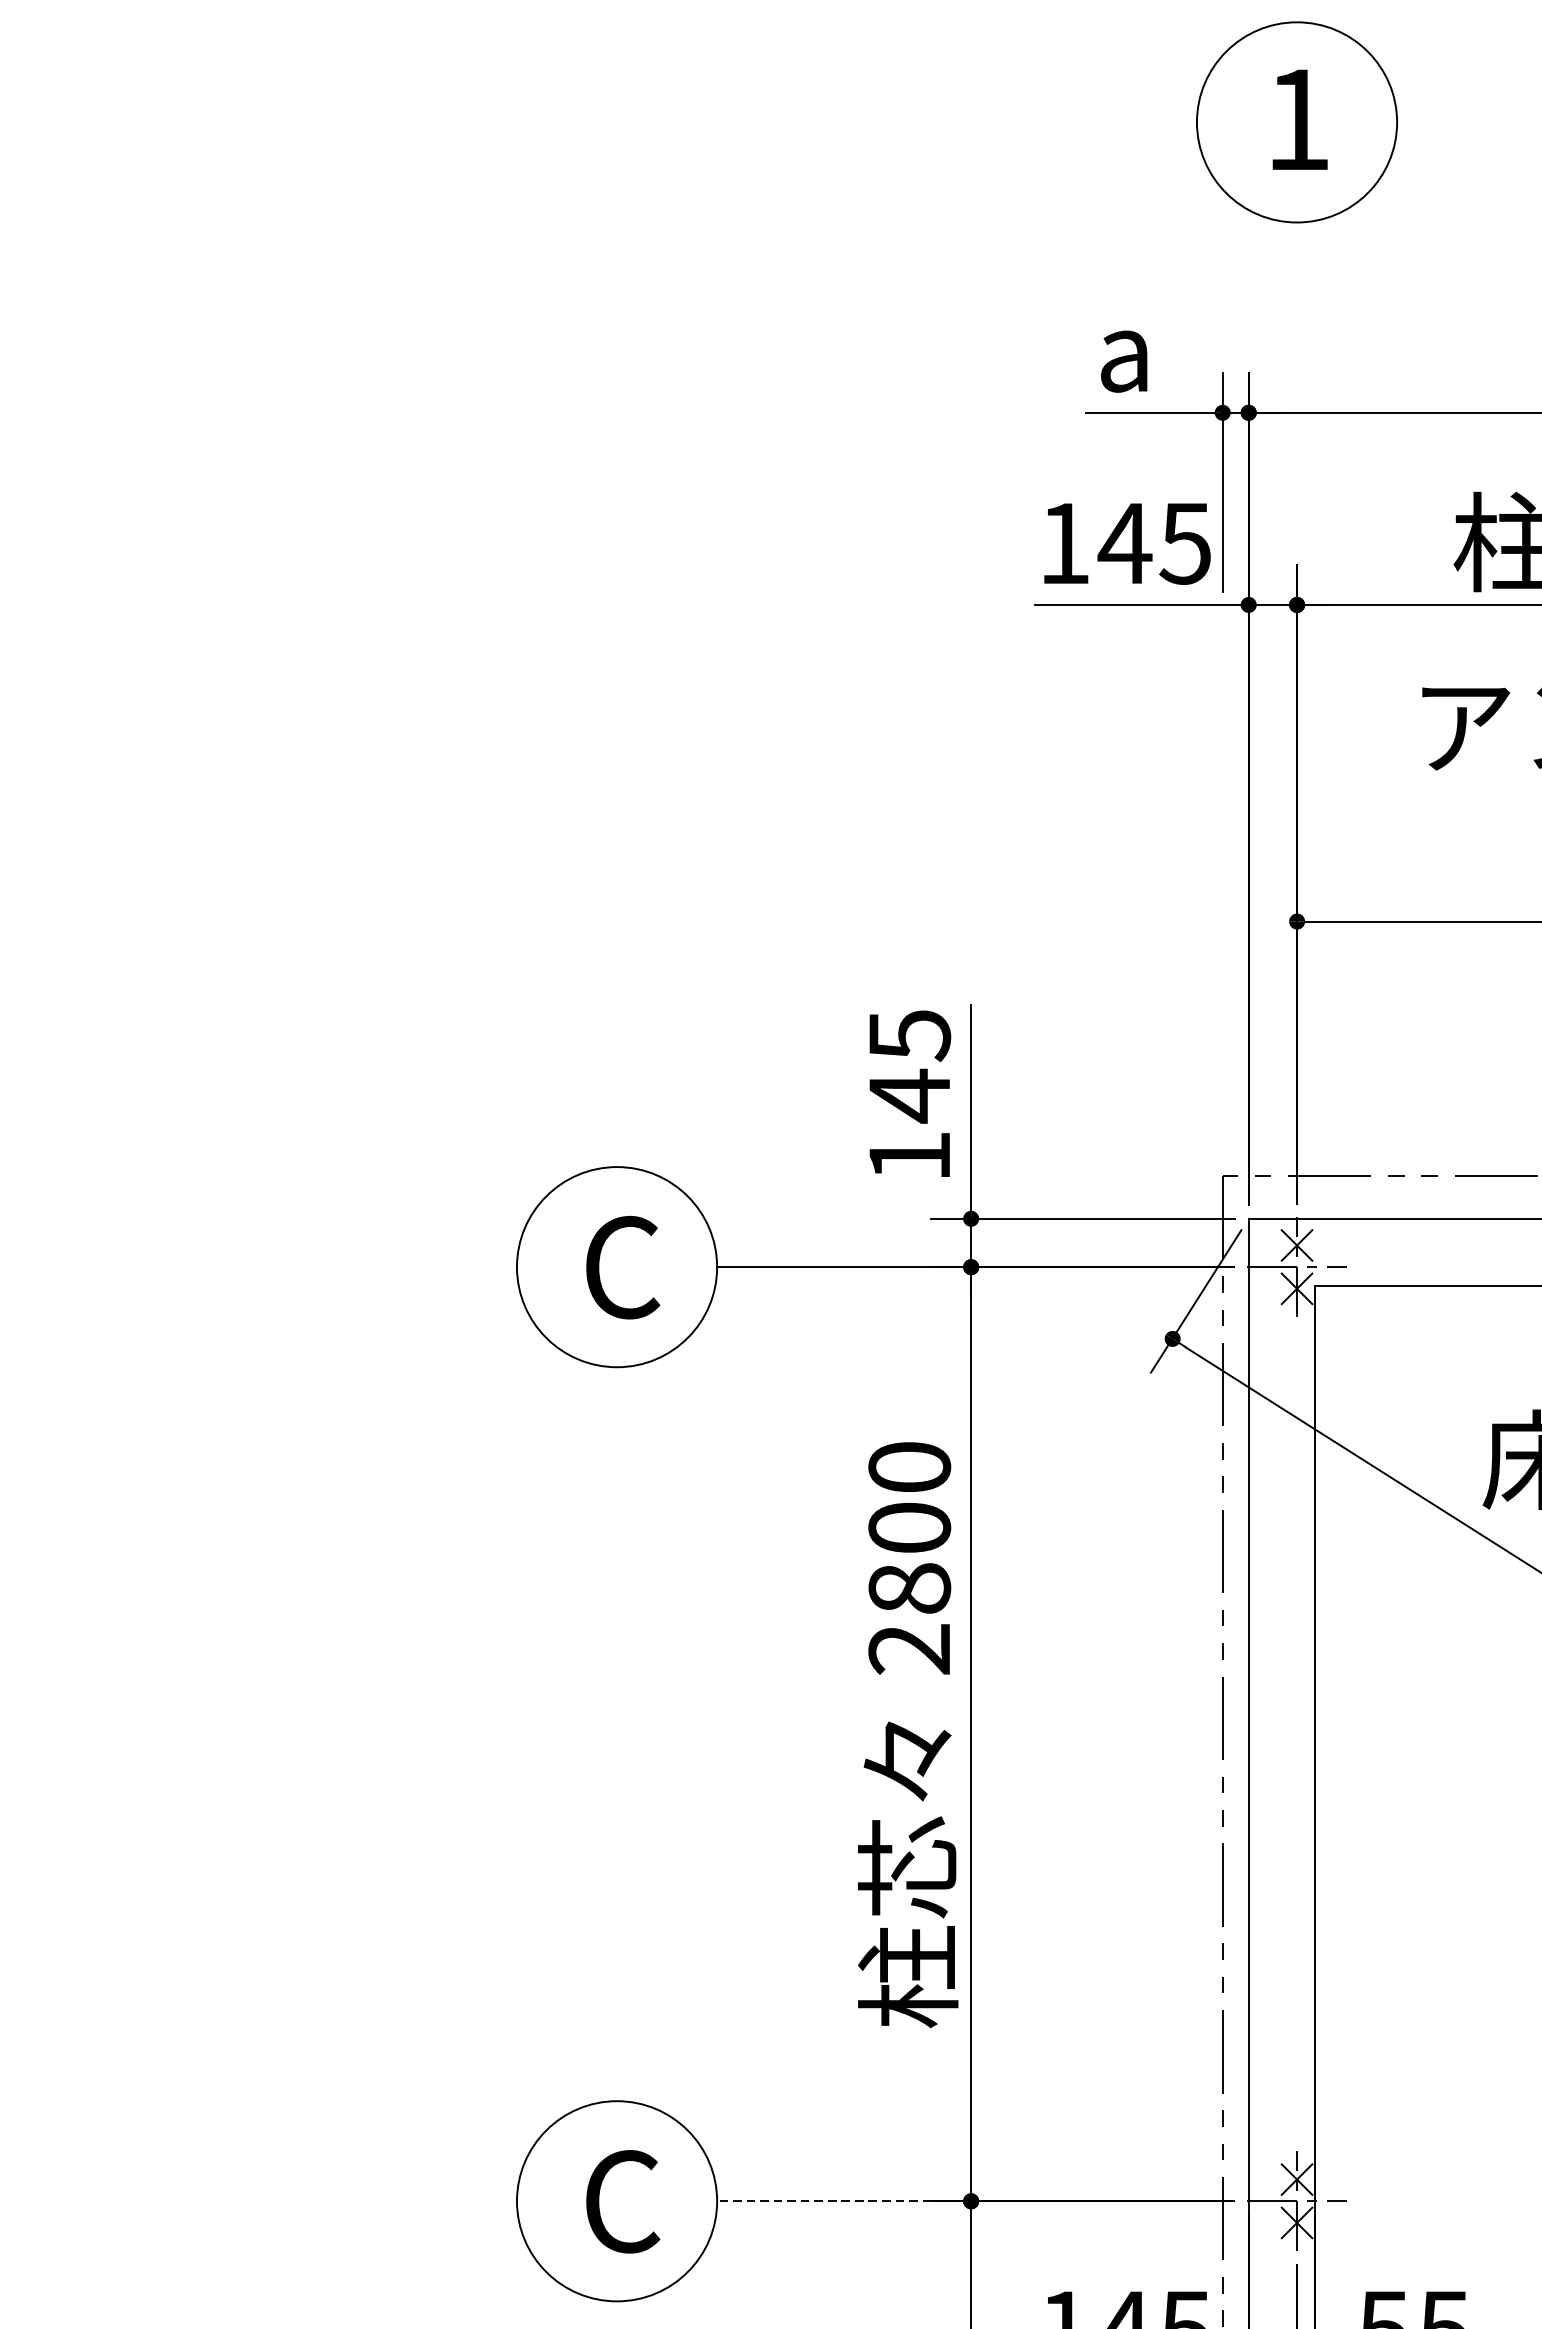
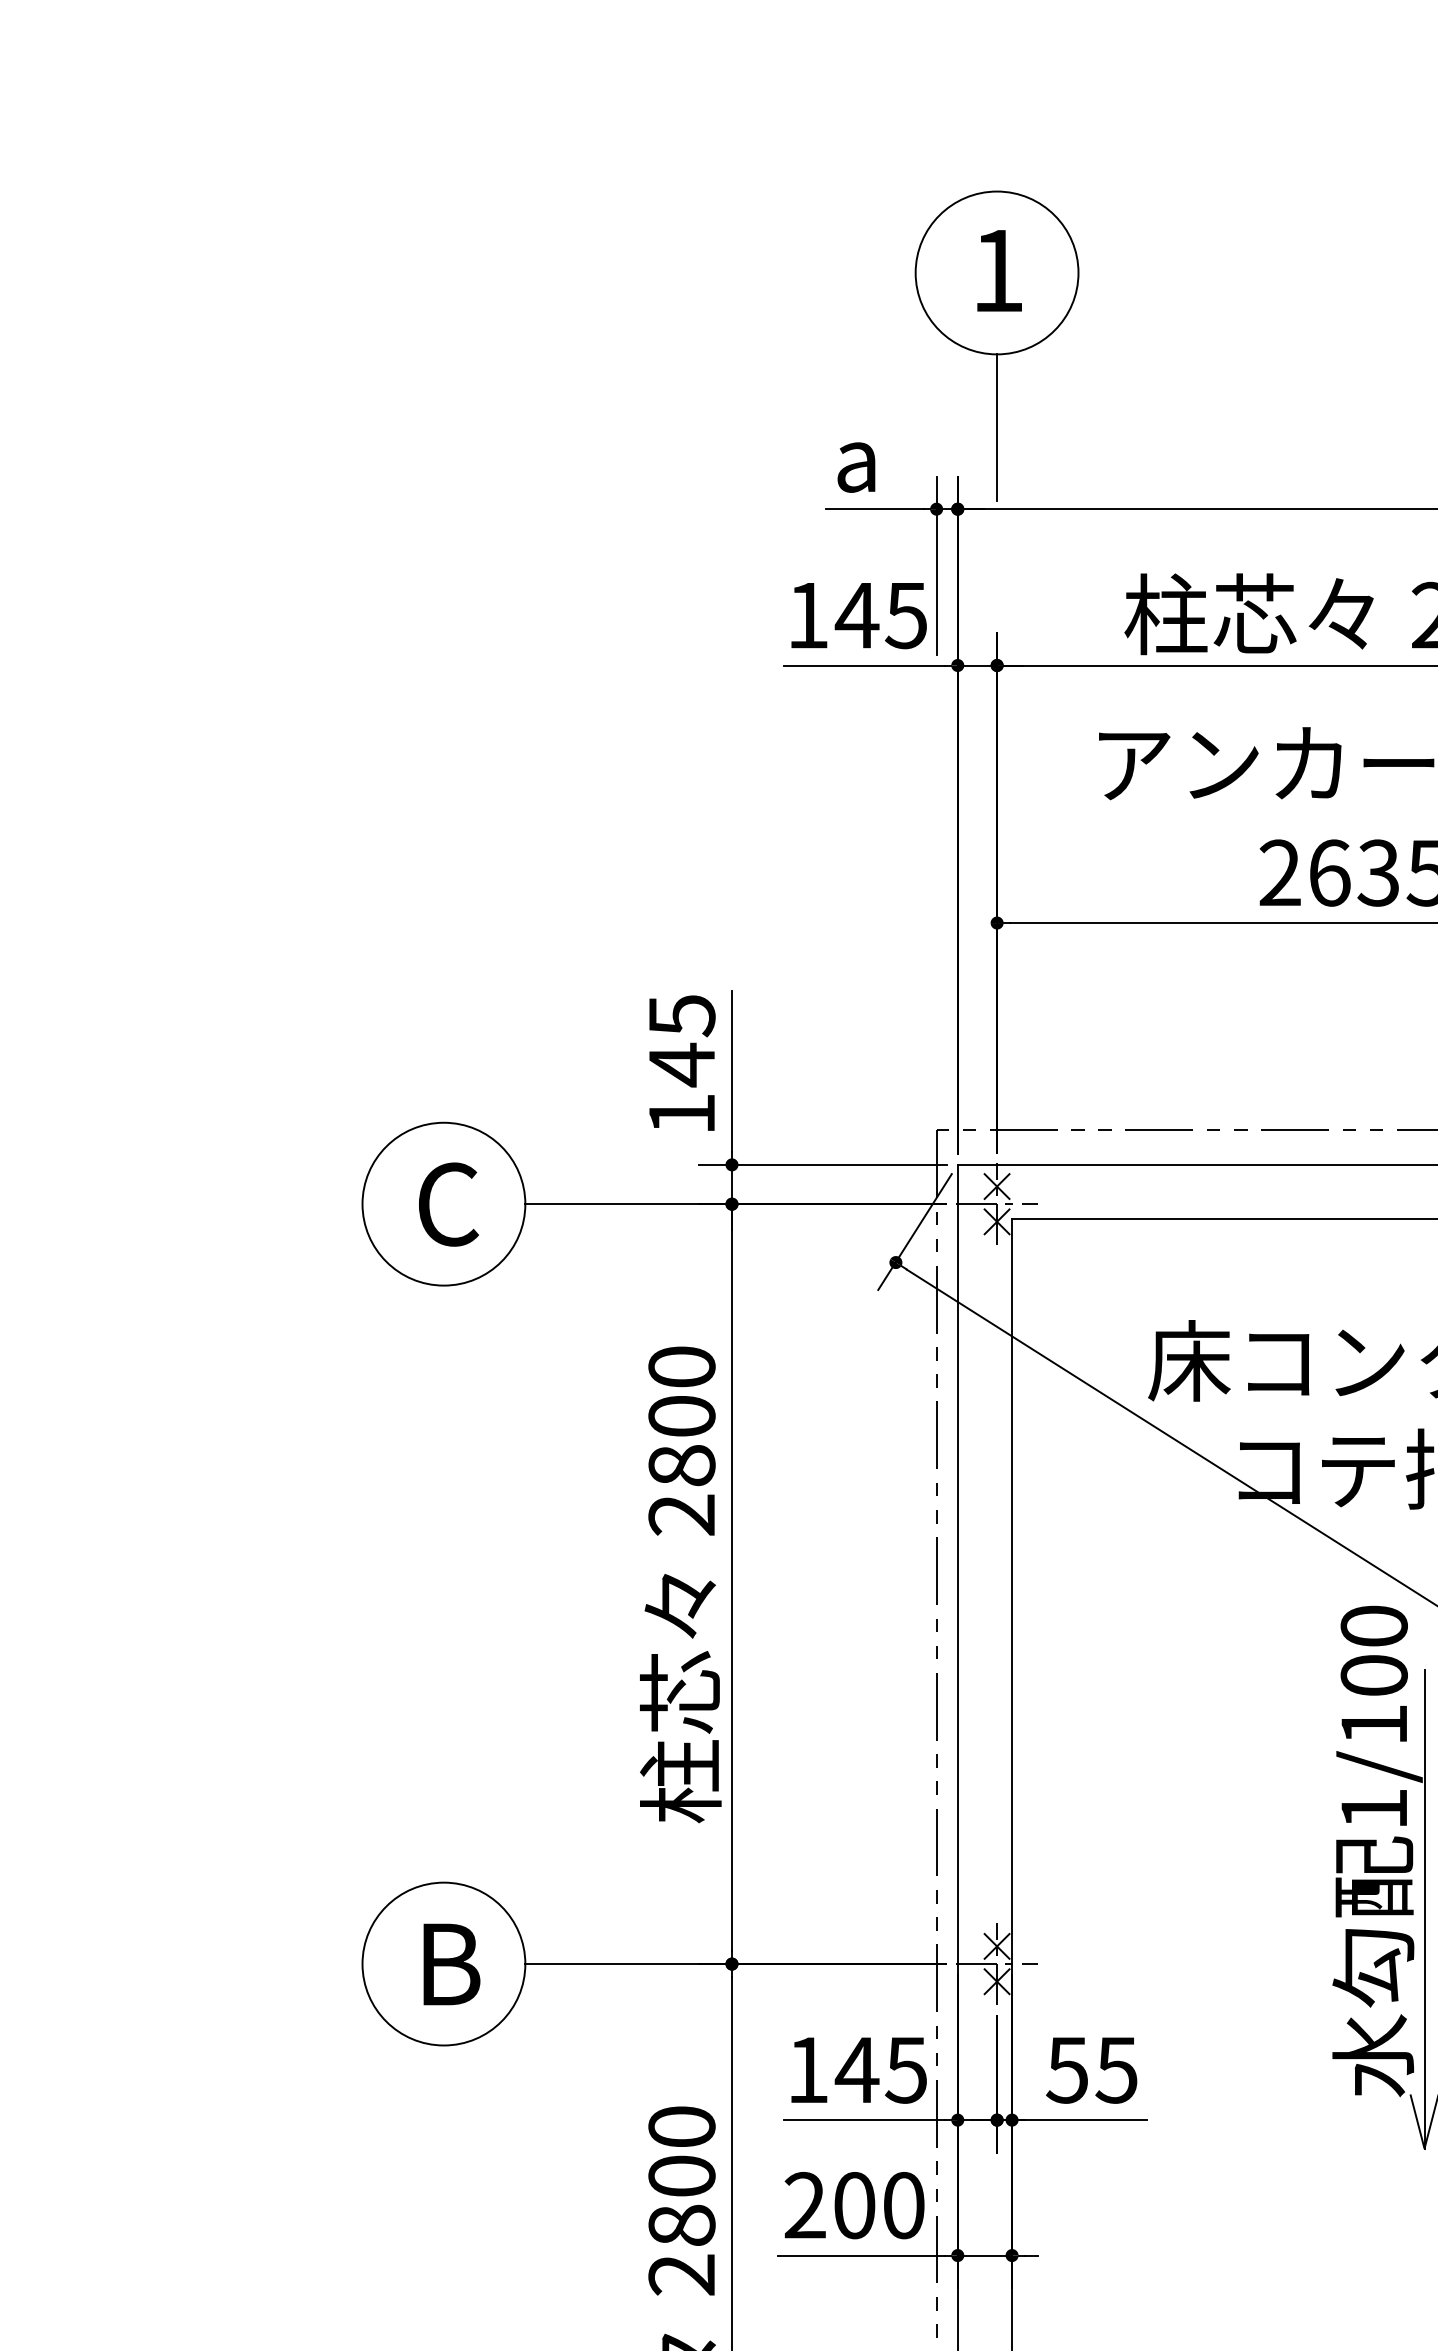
line: (1297, 312) -> (997, 427), added
text: (623, 2201) -> (449, 1964), C -> B
line: (823, 2201) -> (611, 1964), dashed -> solid

